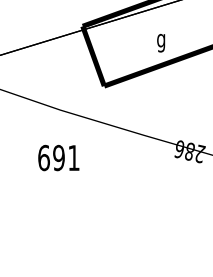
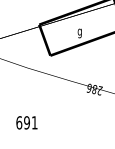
text: (57, 157) -> (26, 122), moved

